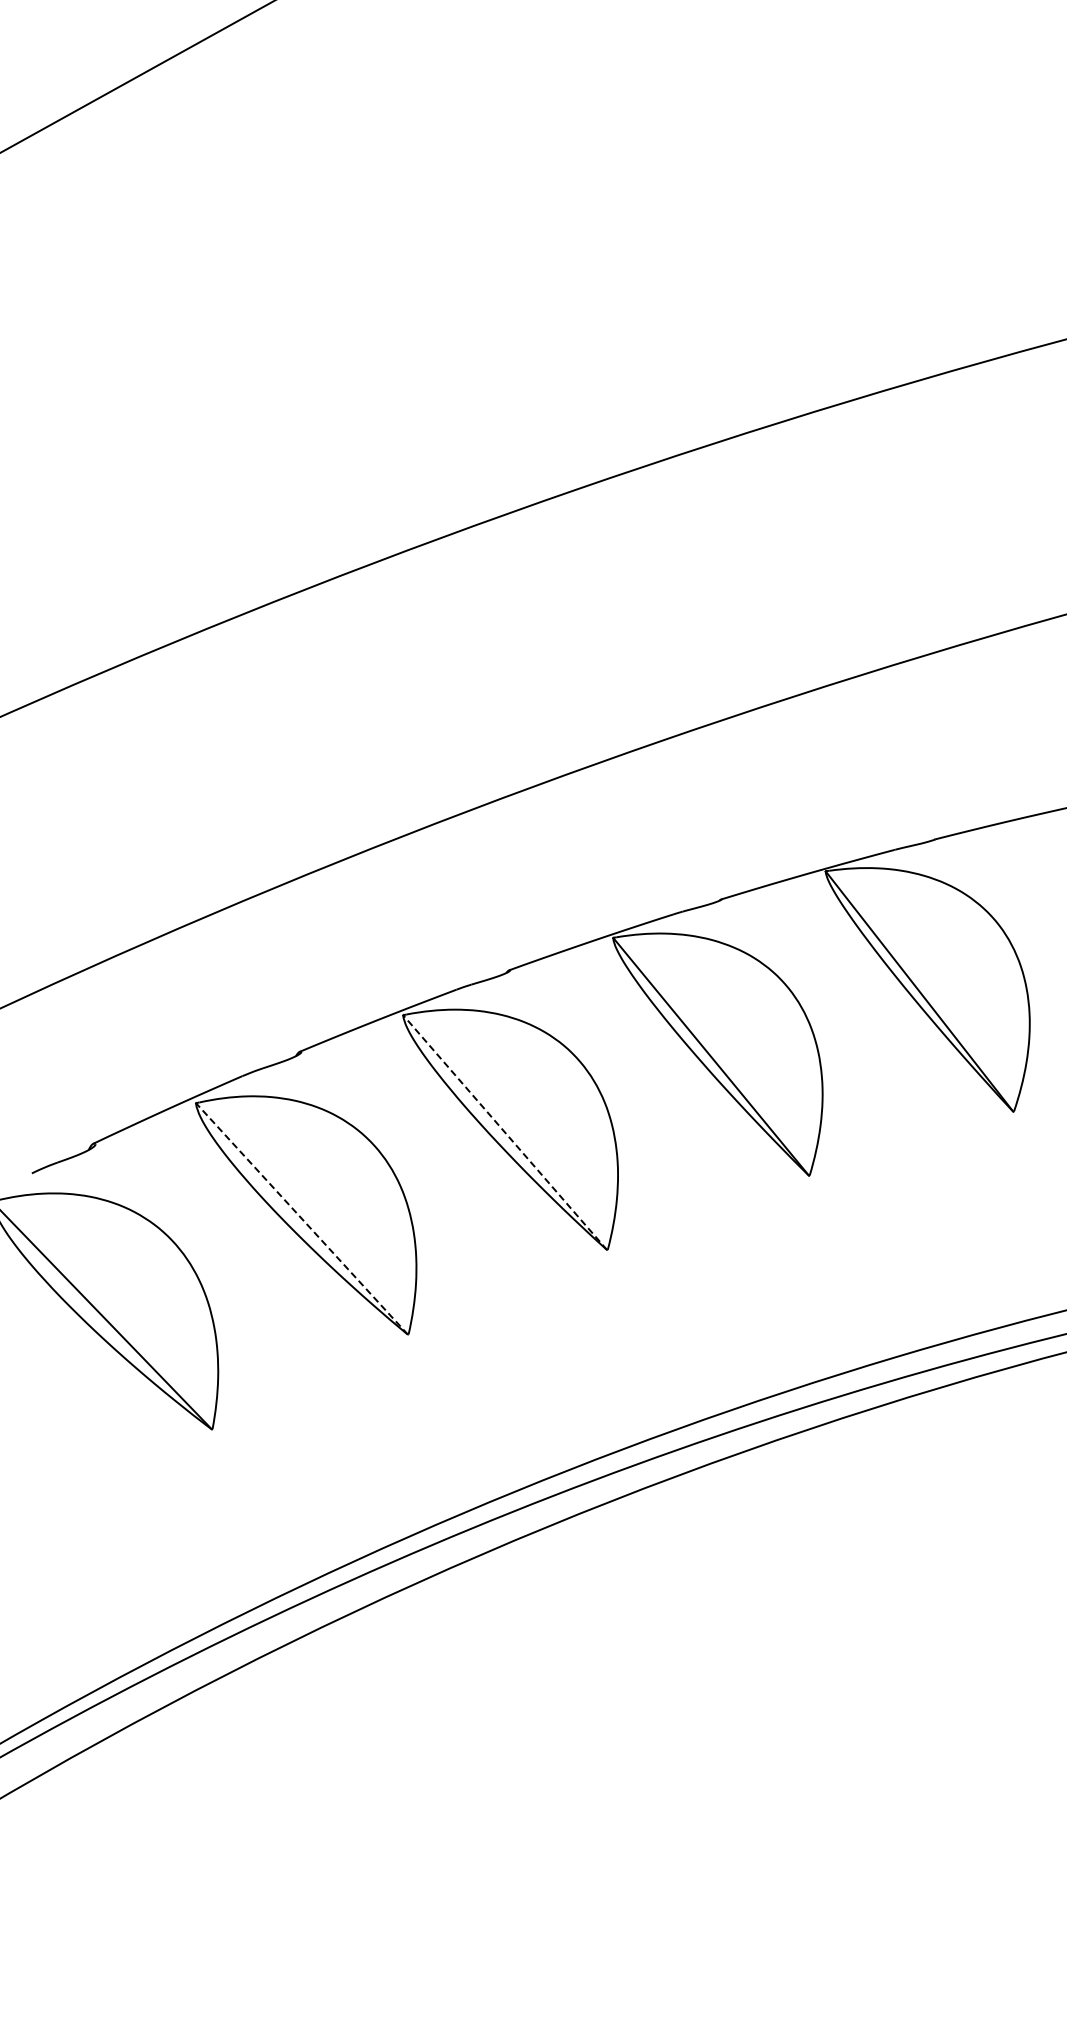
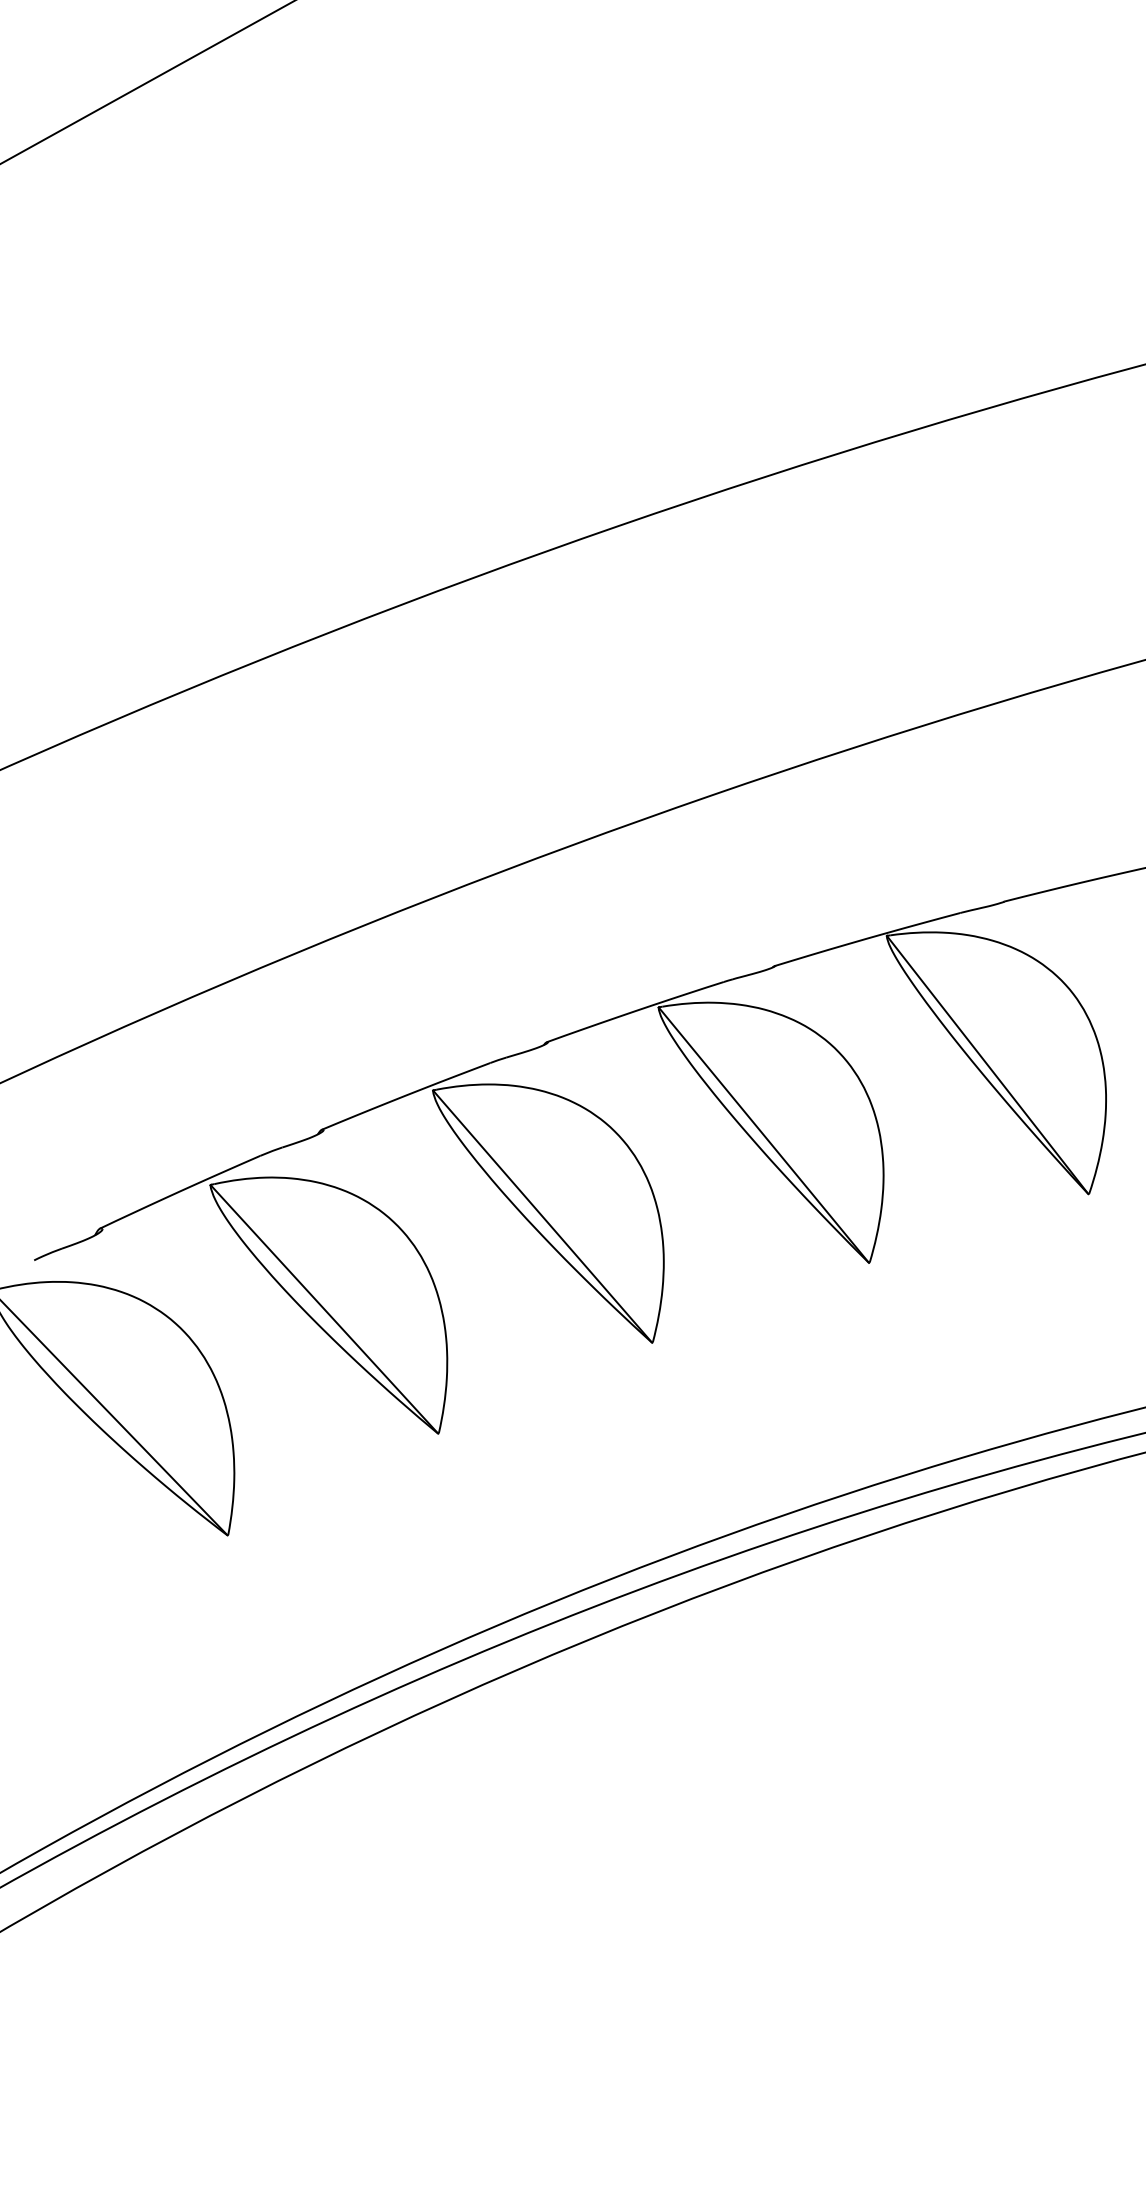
line: (505, 1132) -> (542, 1216), dashed -> solid
line: (302, 1219) -> (324, 1309), dashed -> solid

